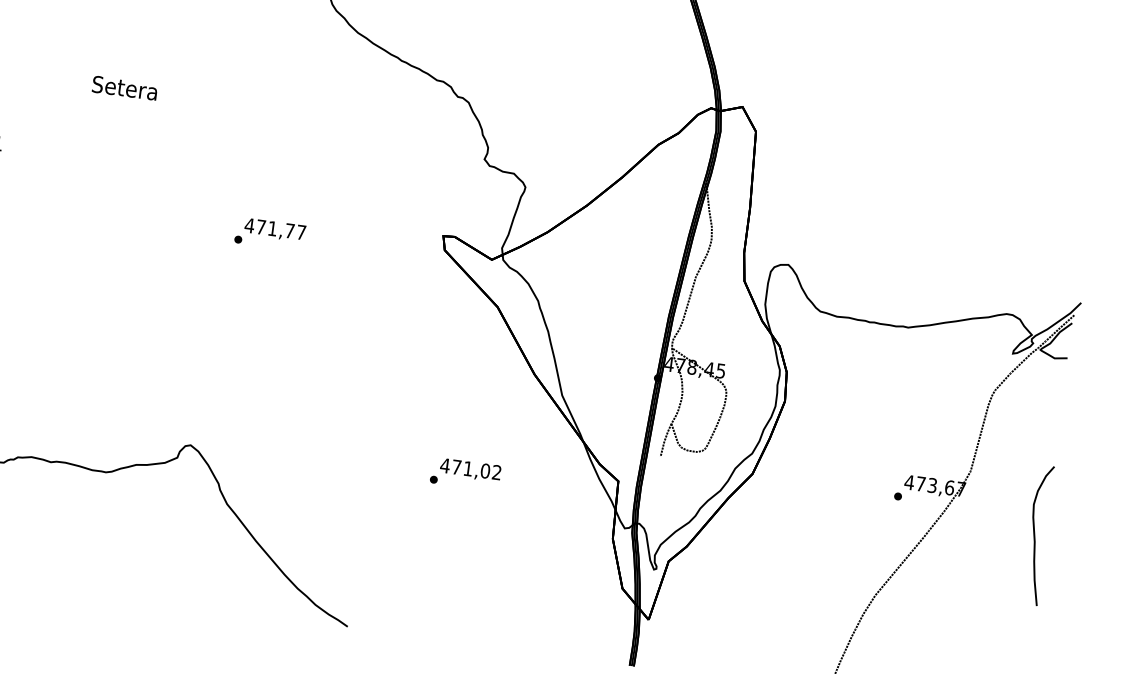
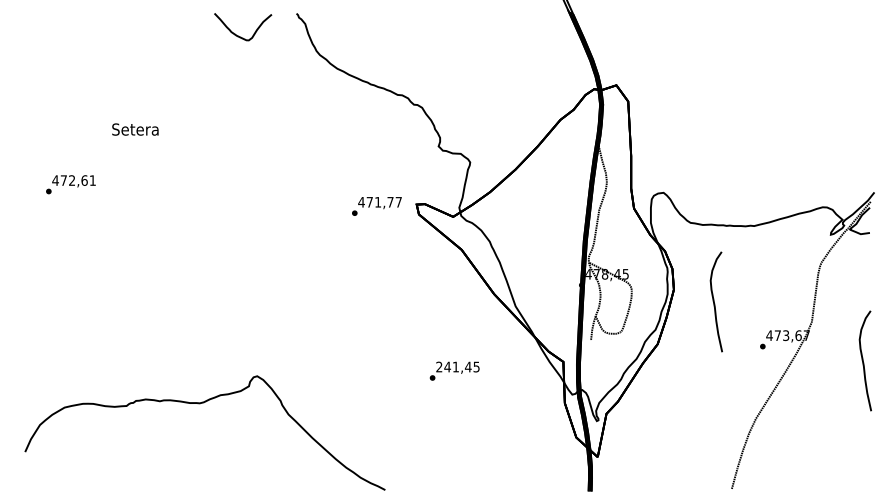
text: (125, 88) -> (135, 129), moved
text: (269, 234) -> (376, 206), moved
curve: (839, 425) -> (714, 301), added
text: (470, 468) -> (457, 366), 471,02 -> 241,45

